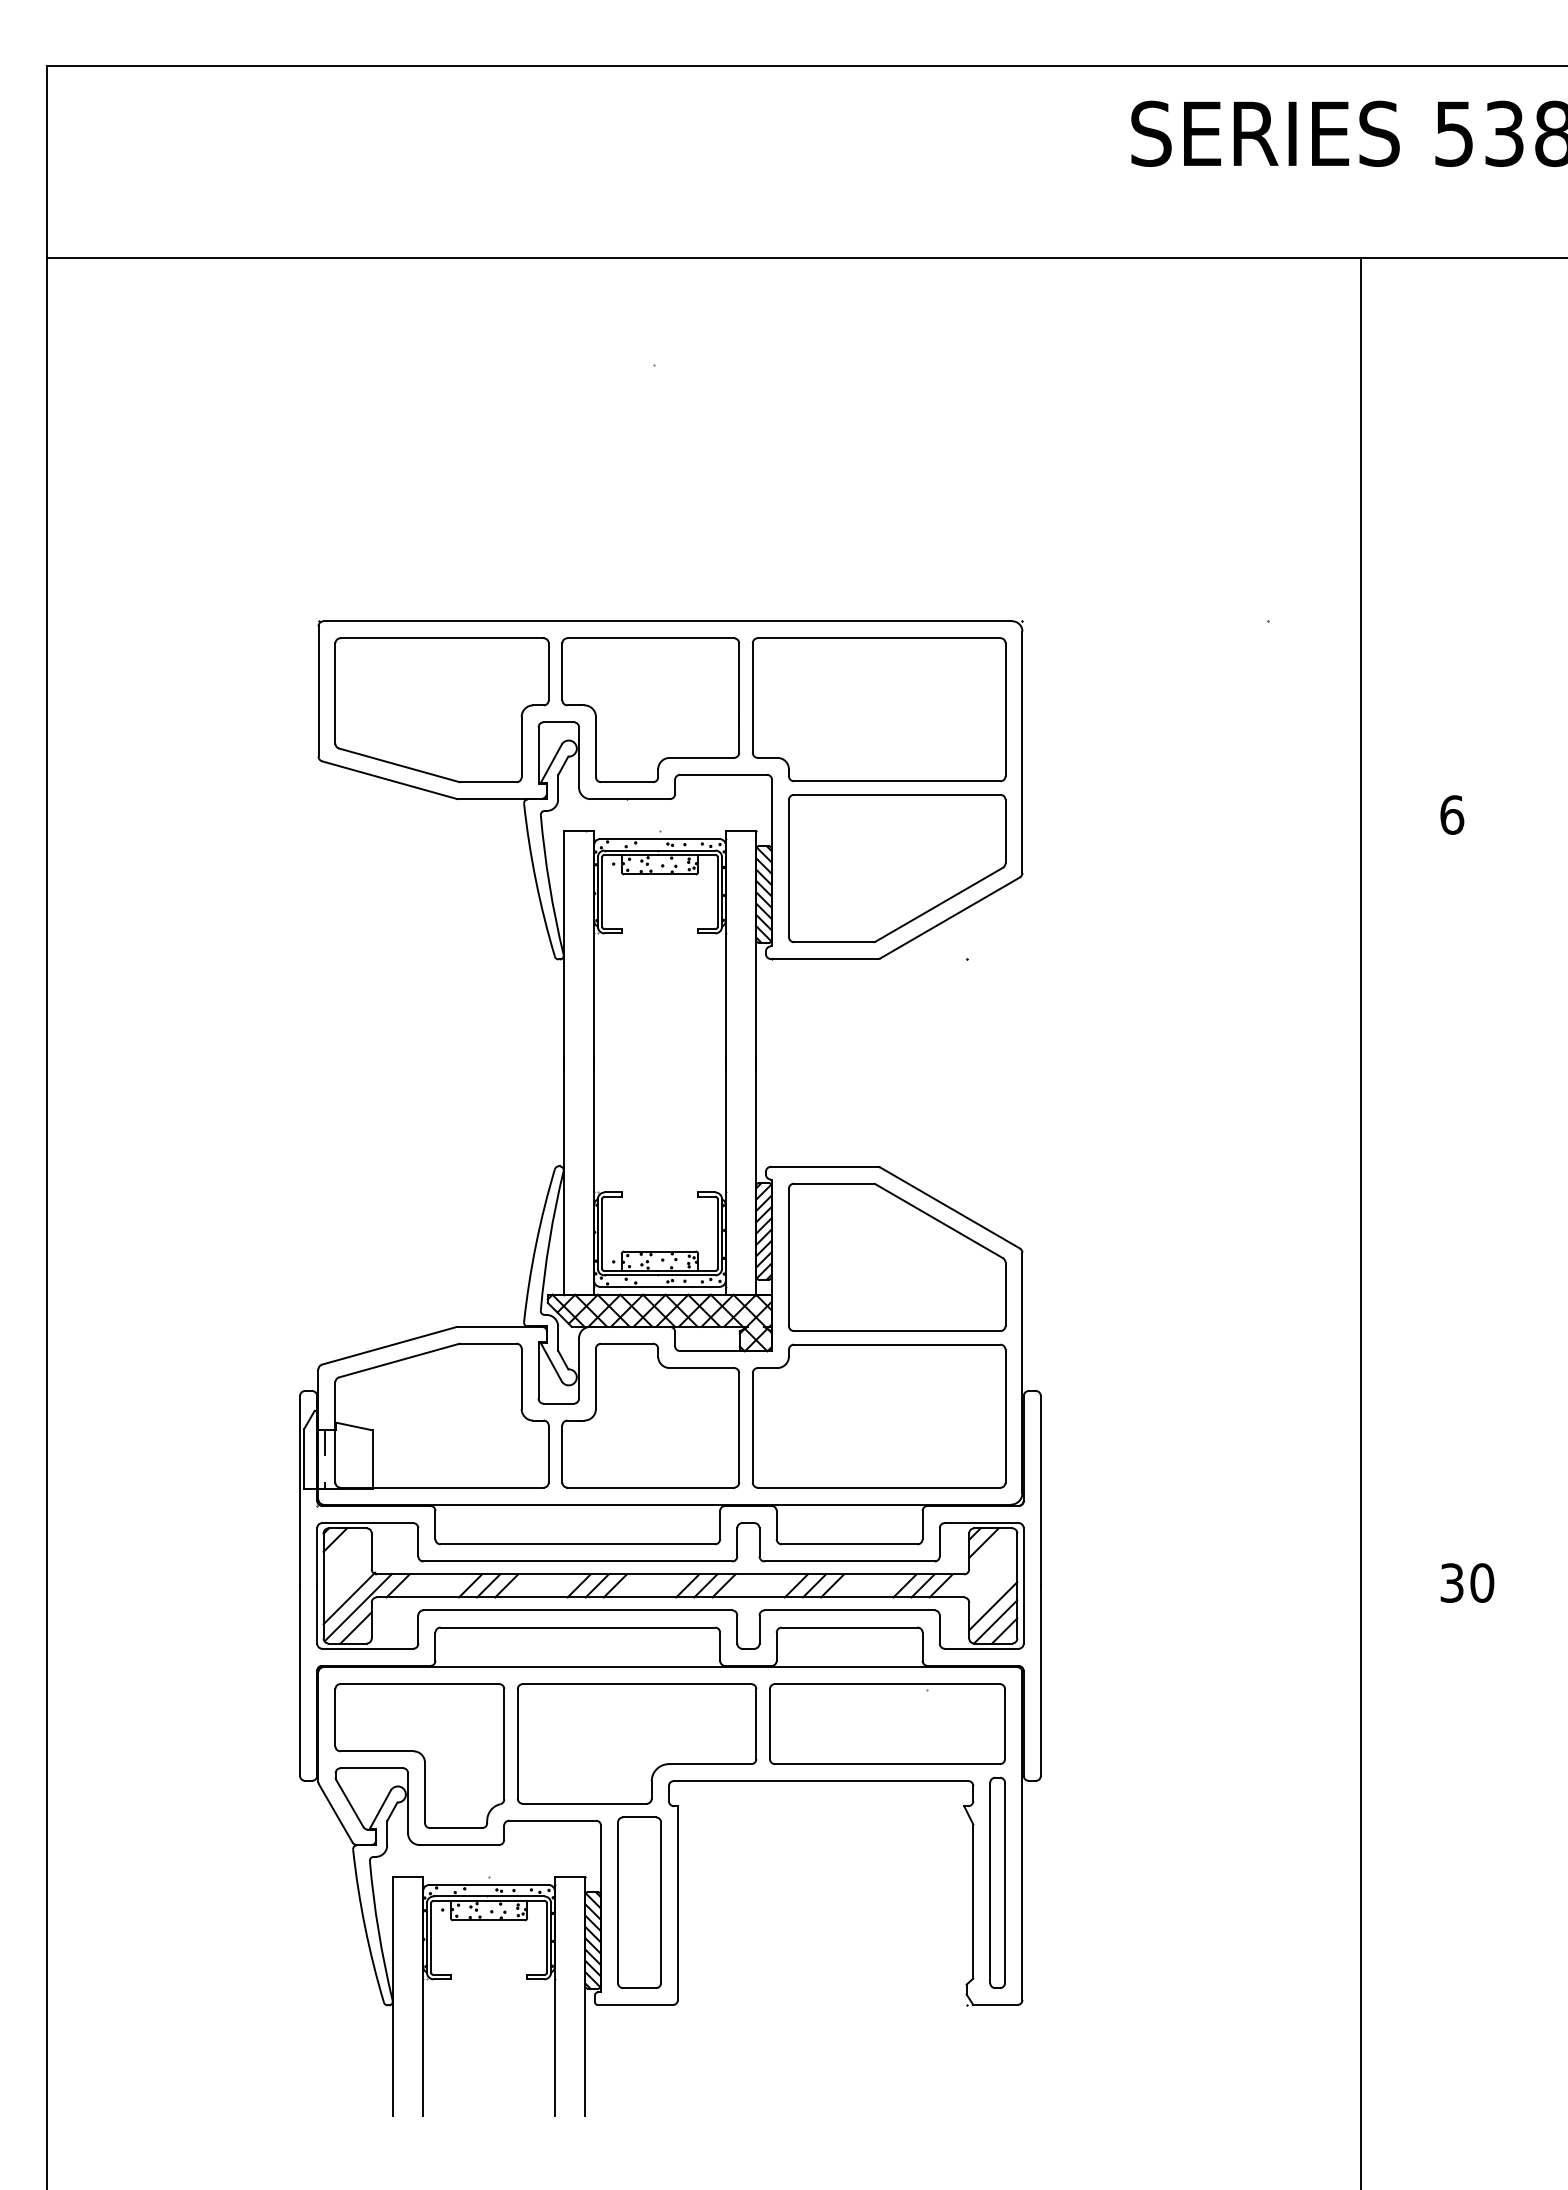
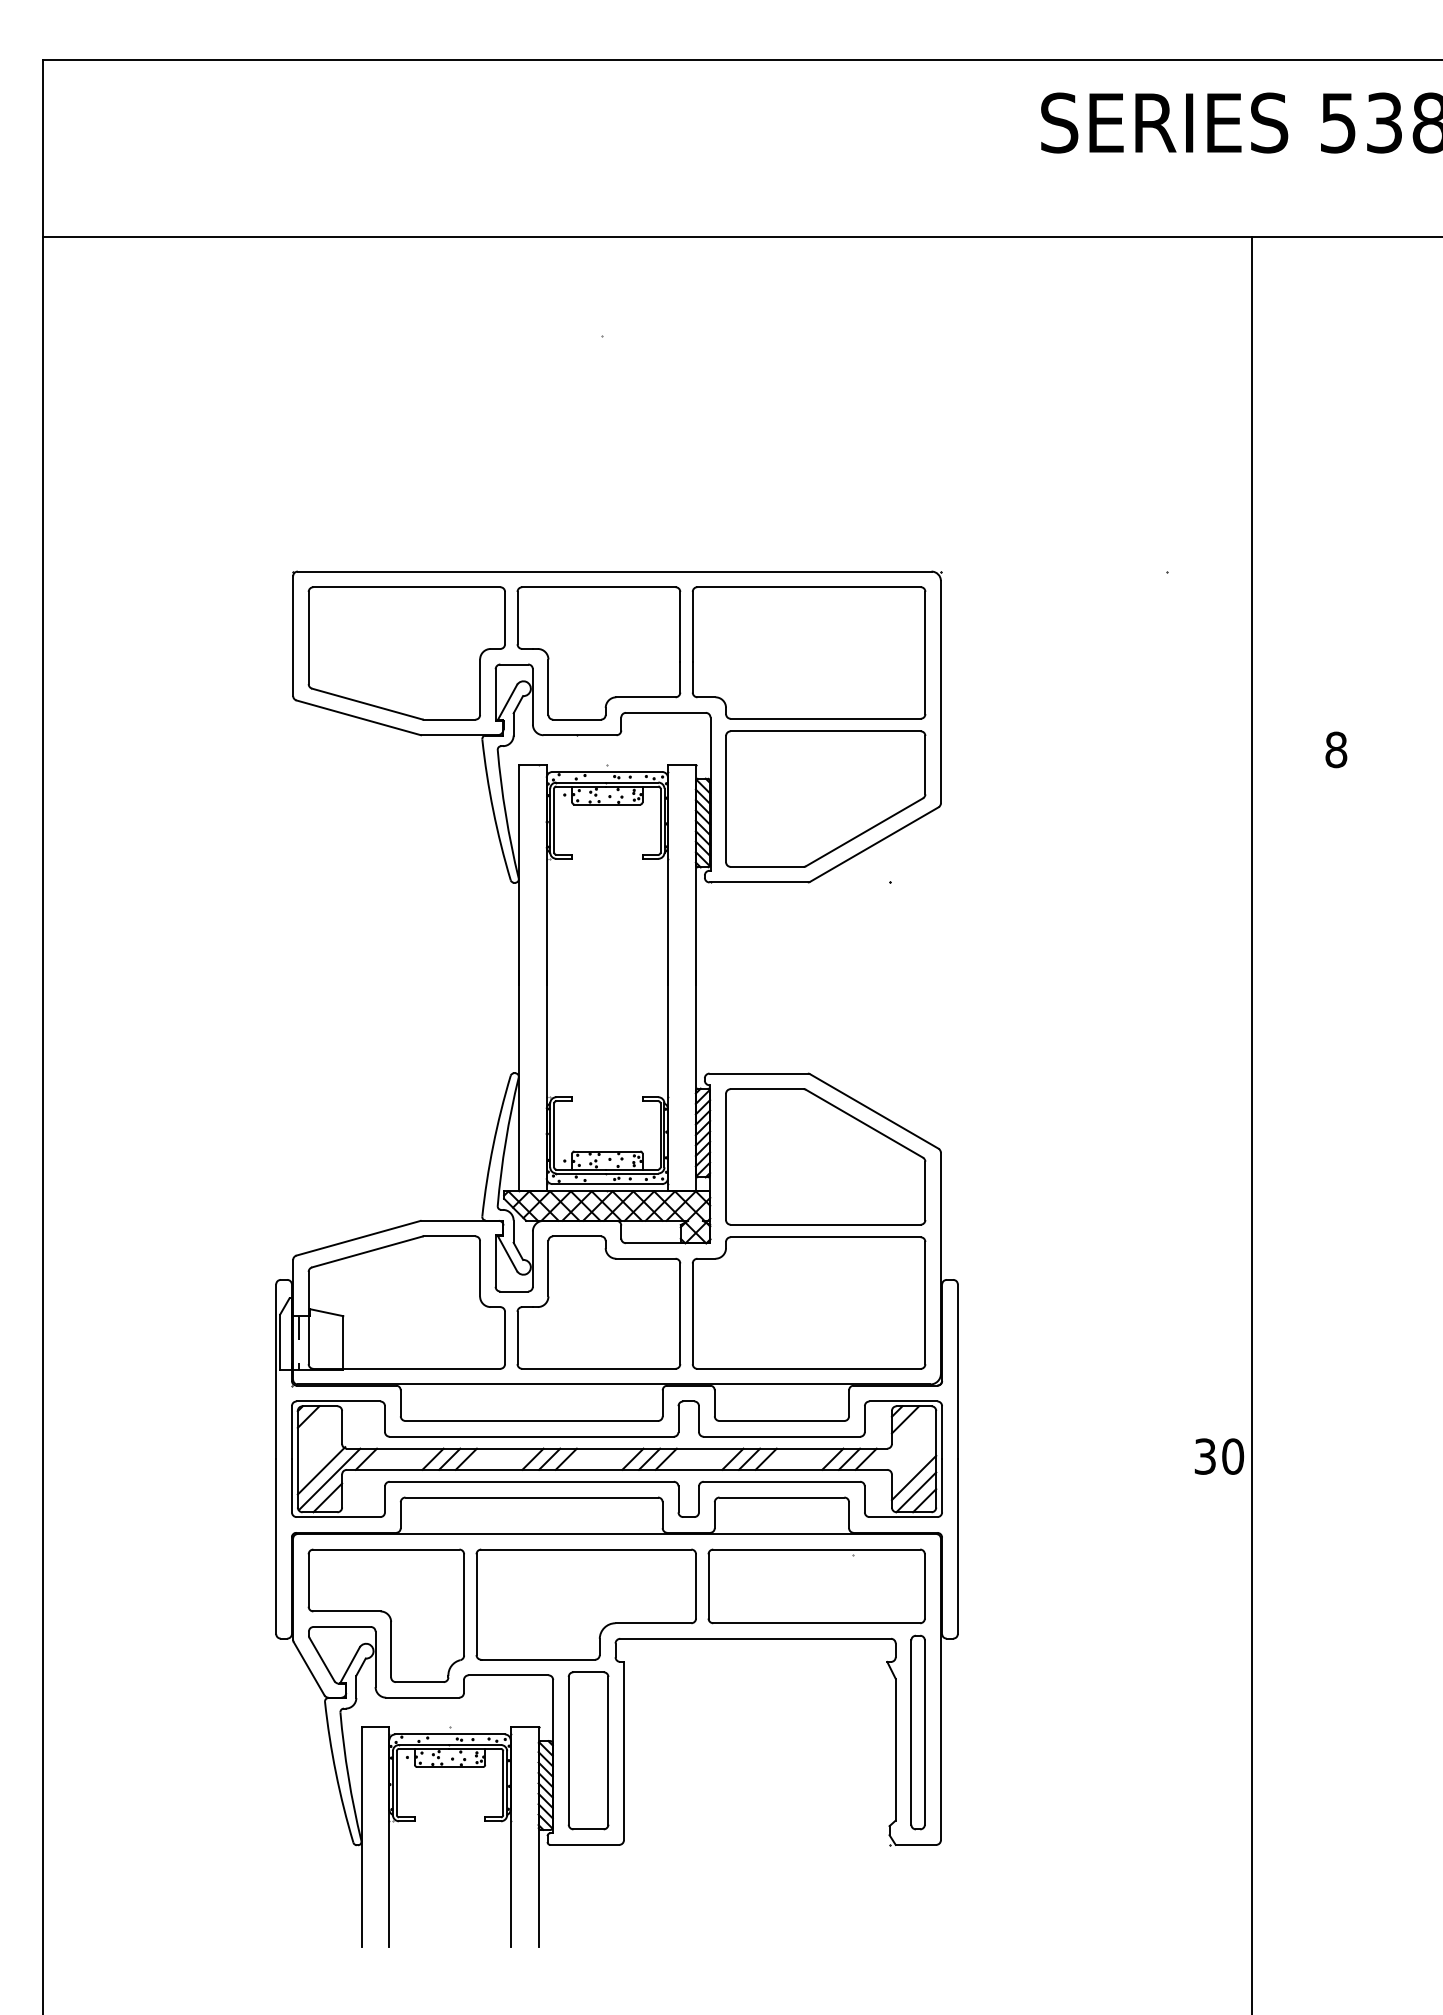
text: (1452, 814) -> (1336, 749), 6 -> 8
text: (1467, 1582) -> (1219, 1456), moved

